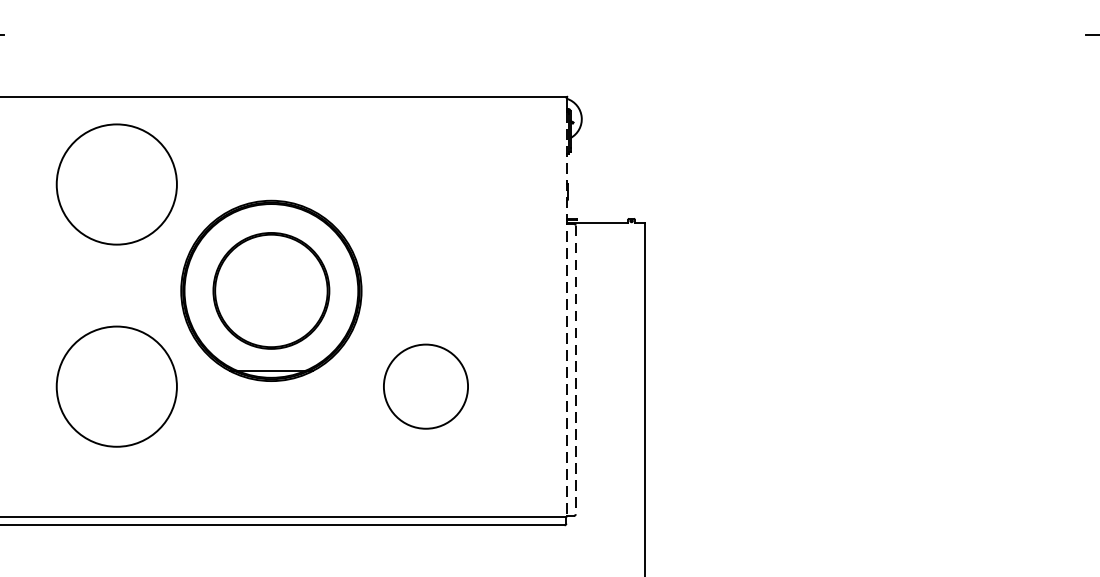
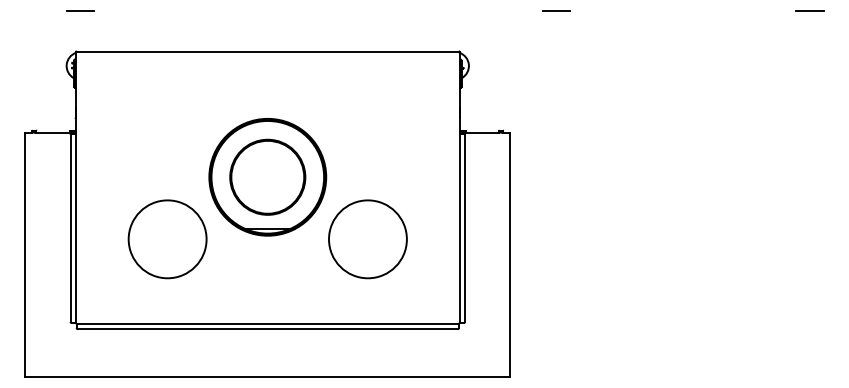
line: (716, 35) -> (556, 11), added
circle: (116, 184) -> (167, 108), removed
line: (567, 314) -> (459, 192), dashed -> solid
line: (576, 369) -> (465, 228), dashed -> solid
circle: (425, 386) -> (367, 239), size x1.43

